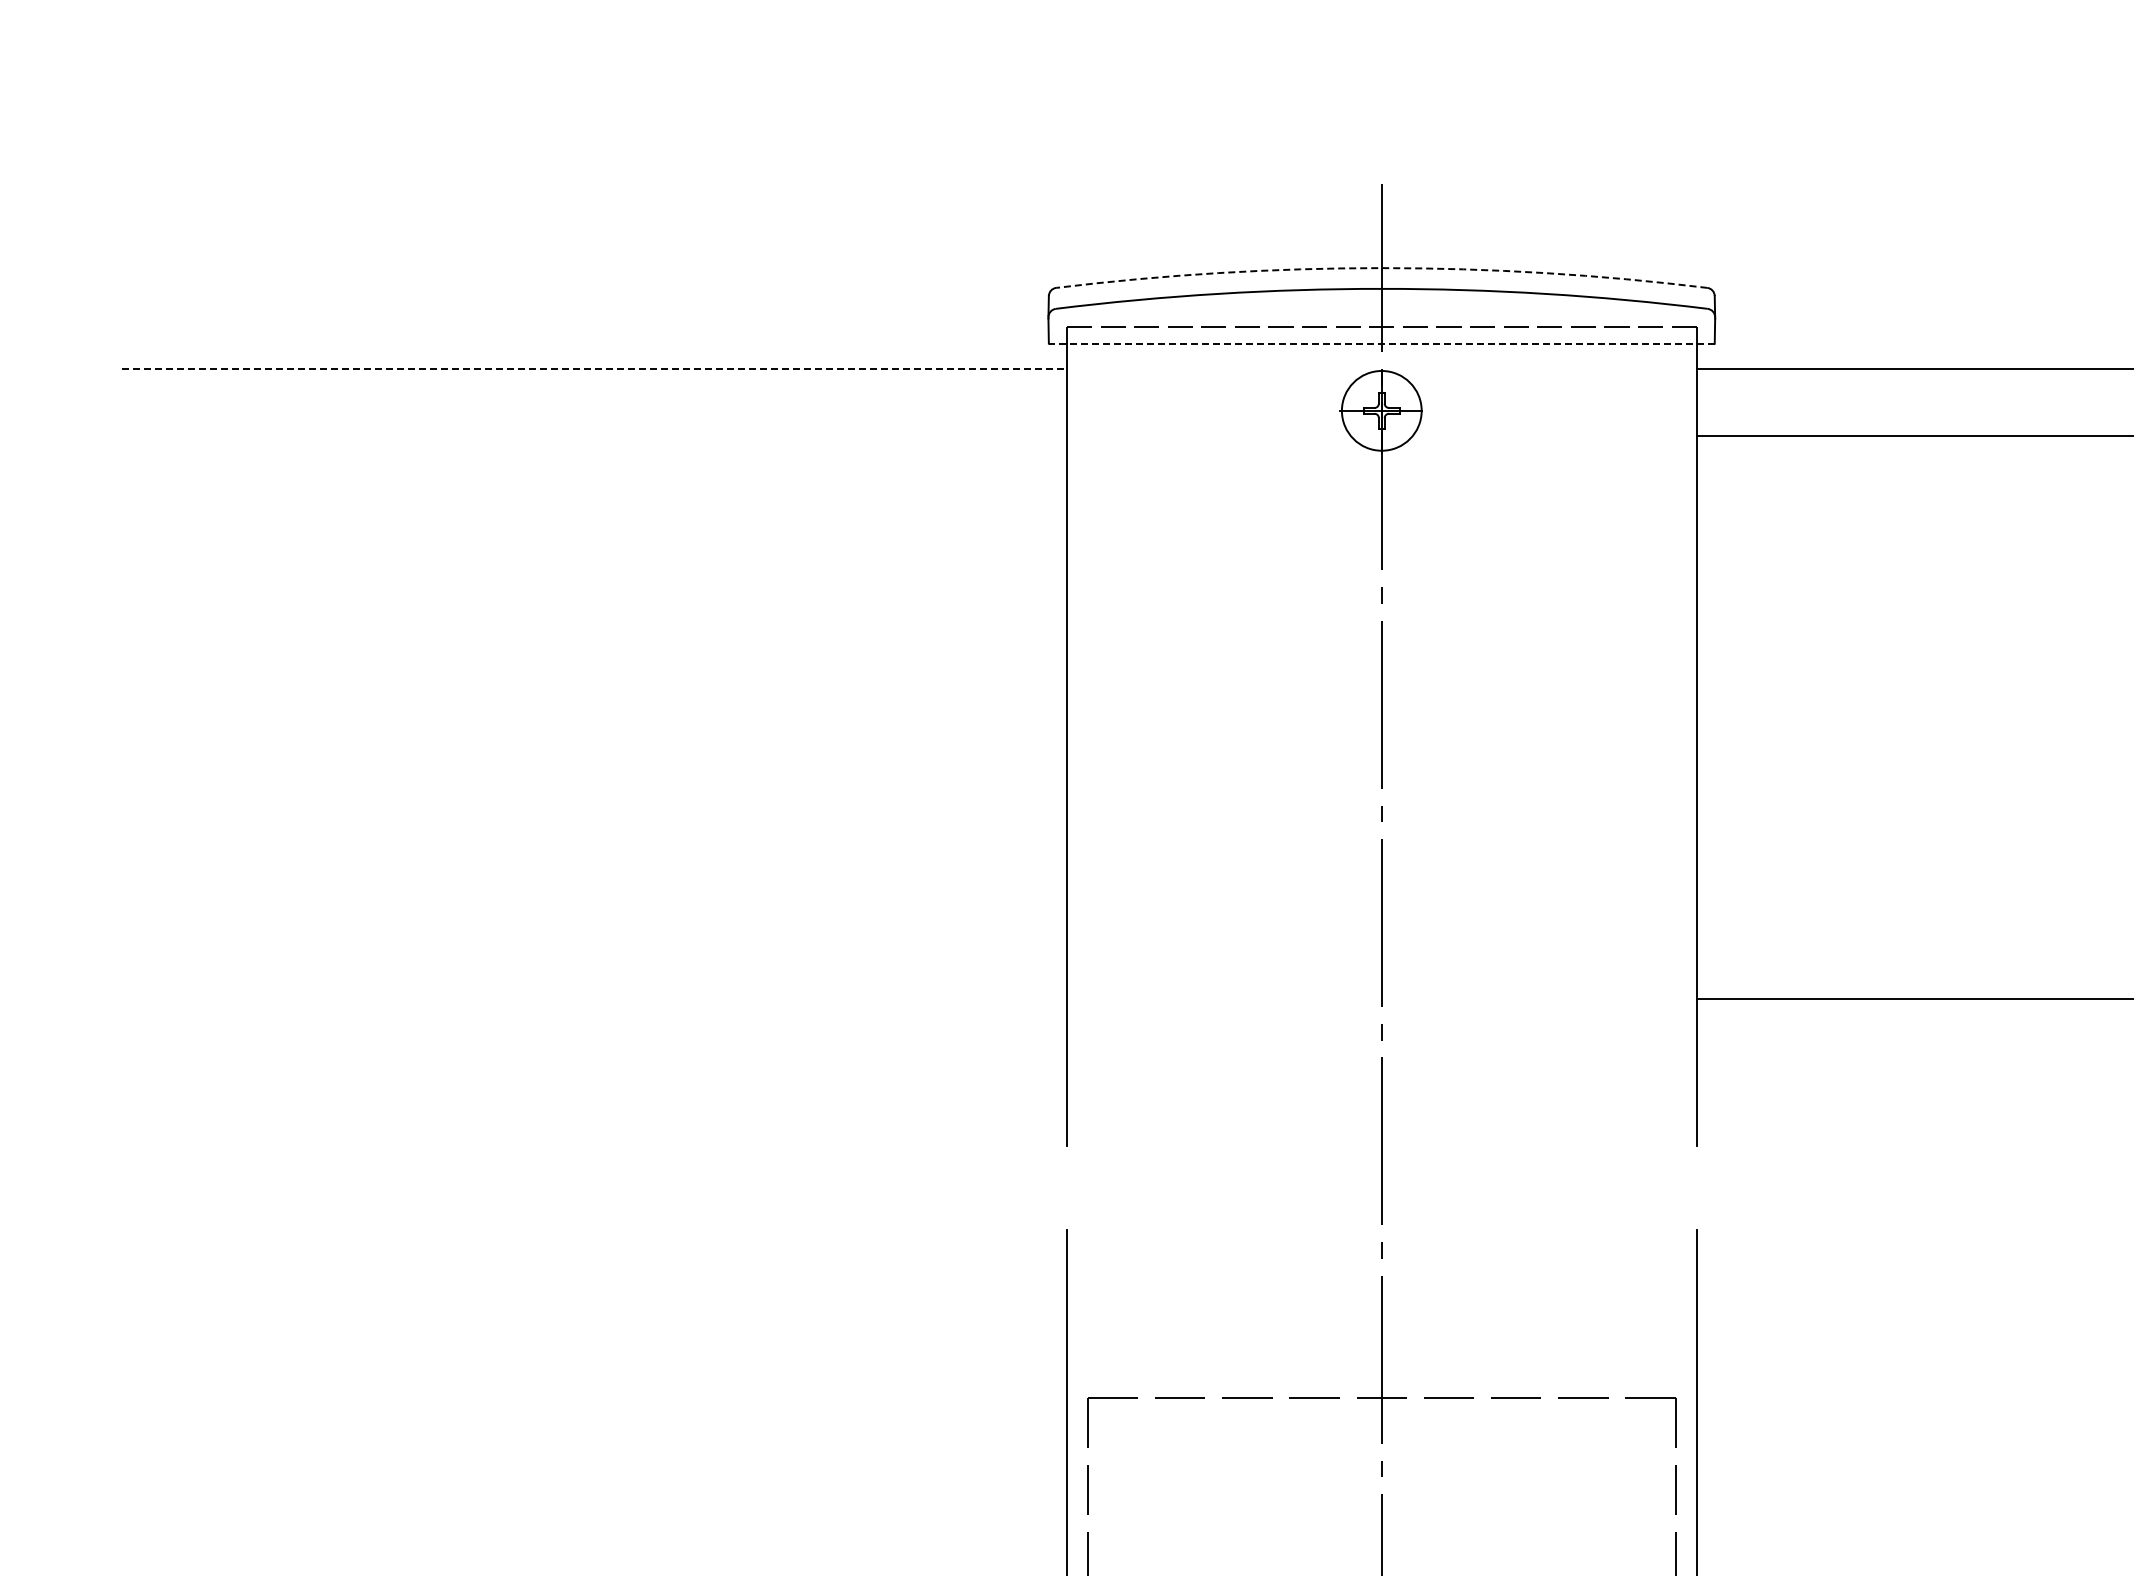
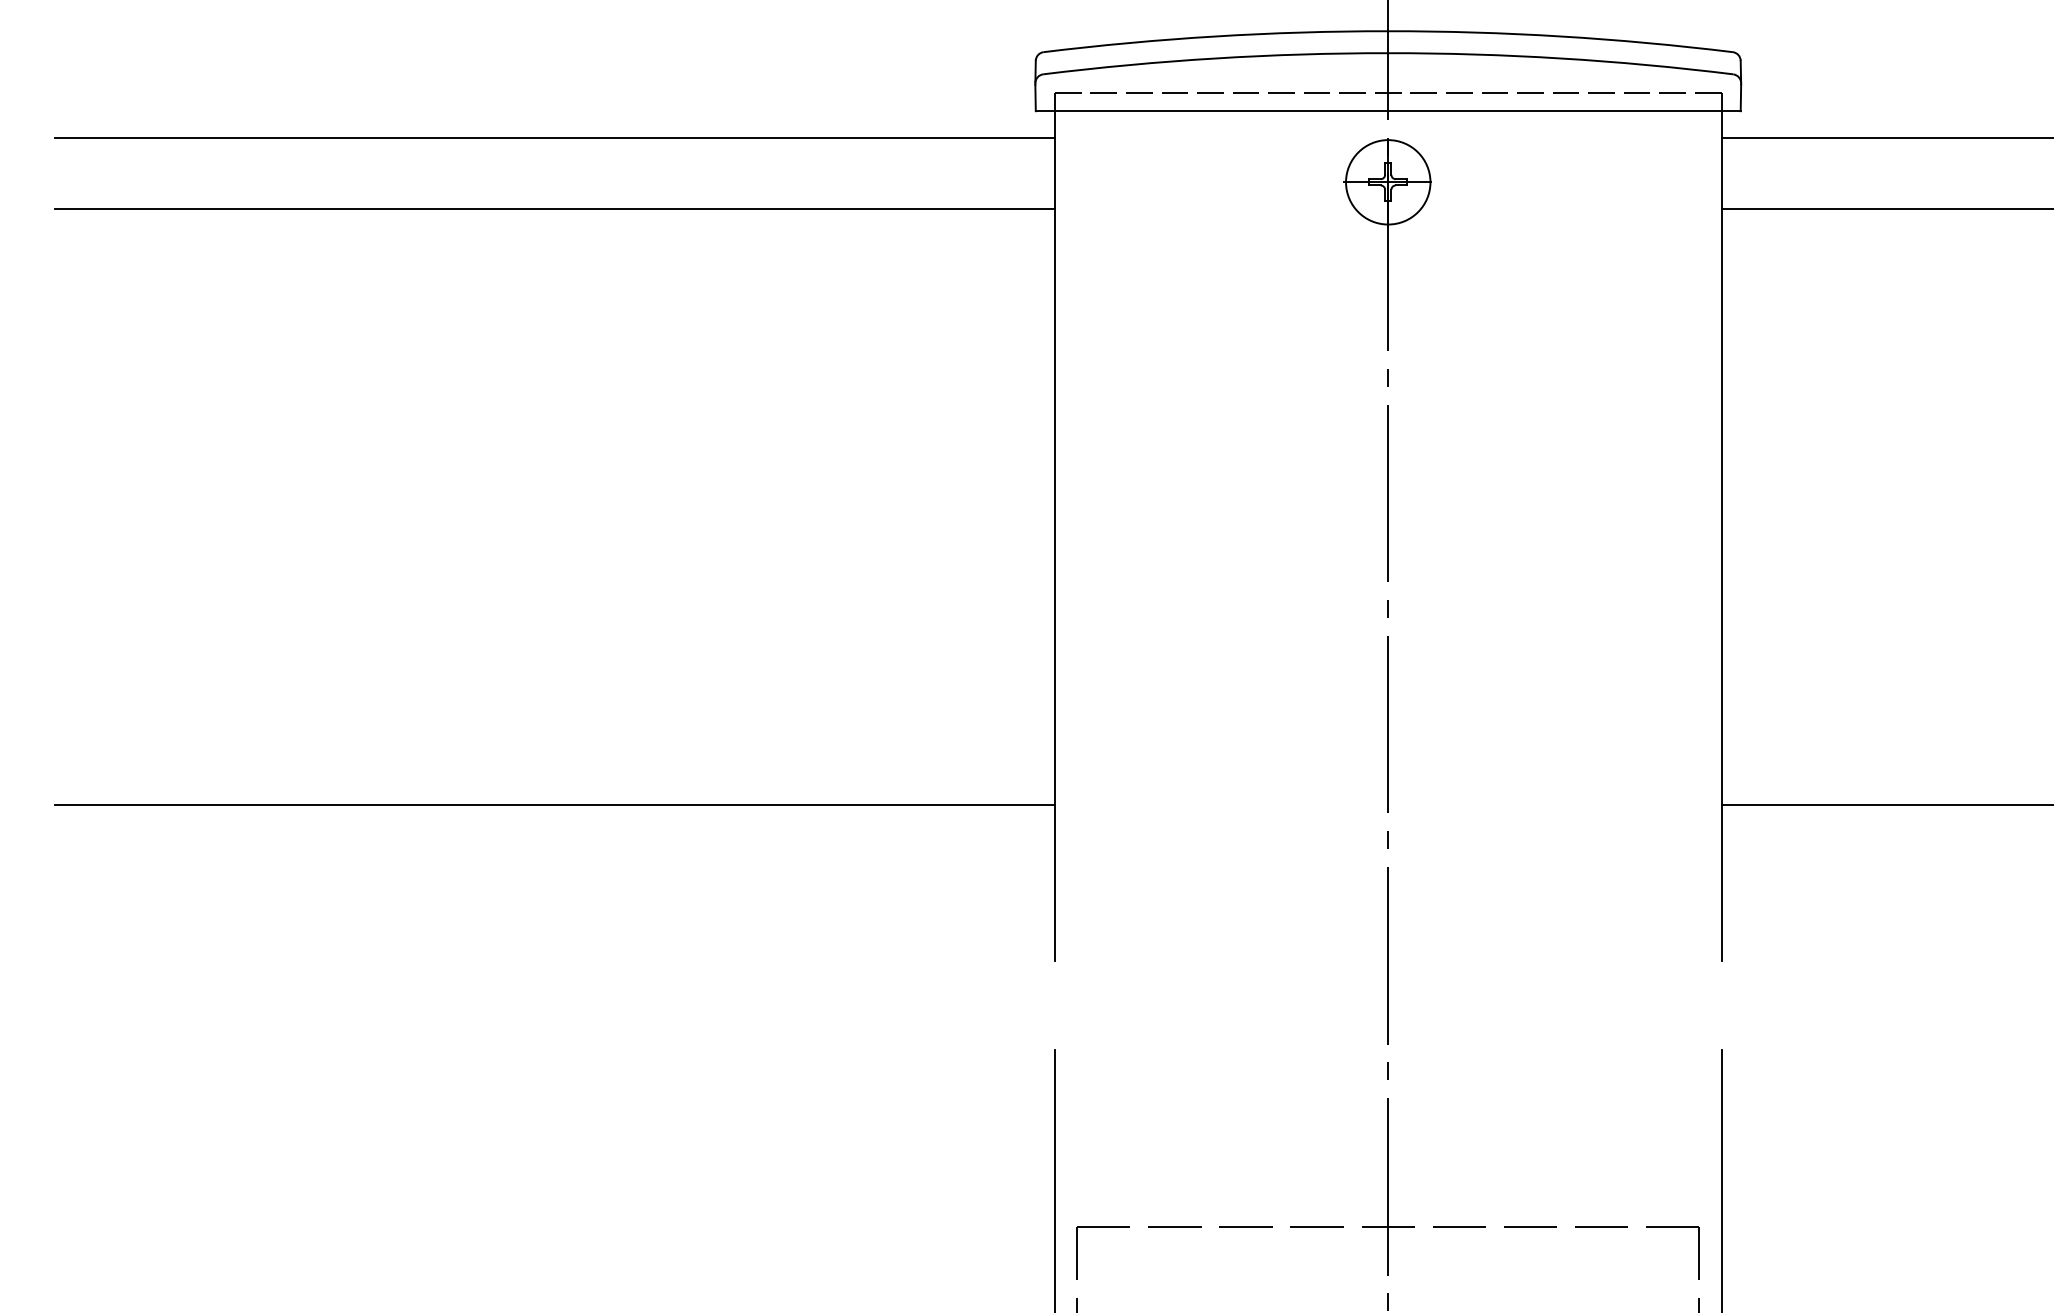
arc: (1381, 268) -> (1387, 31), dashed -> solid
line: (1381, 343) -> (1387, 111), dashed -> solid
line: (595, 368) -> (555, 137), dashed -> solid
line: (594, 436) -> (554, 209), added
line: (594, 998) -> (554, 804), added

